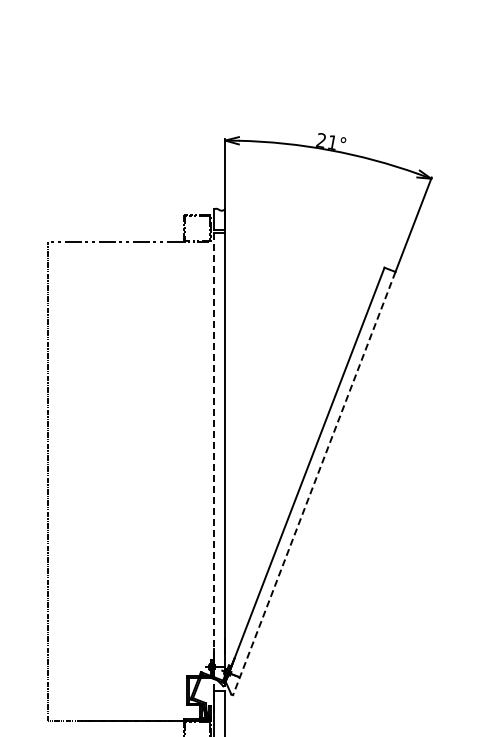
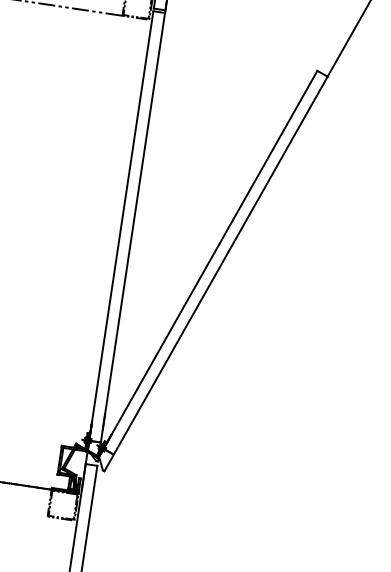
line: (213, 475) -> (117, 251), dashed -> solid
line: (314, 483) -> (216, 273), dashed -> solid

